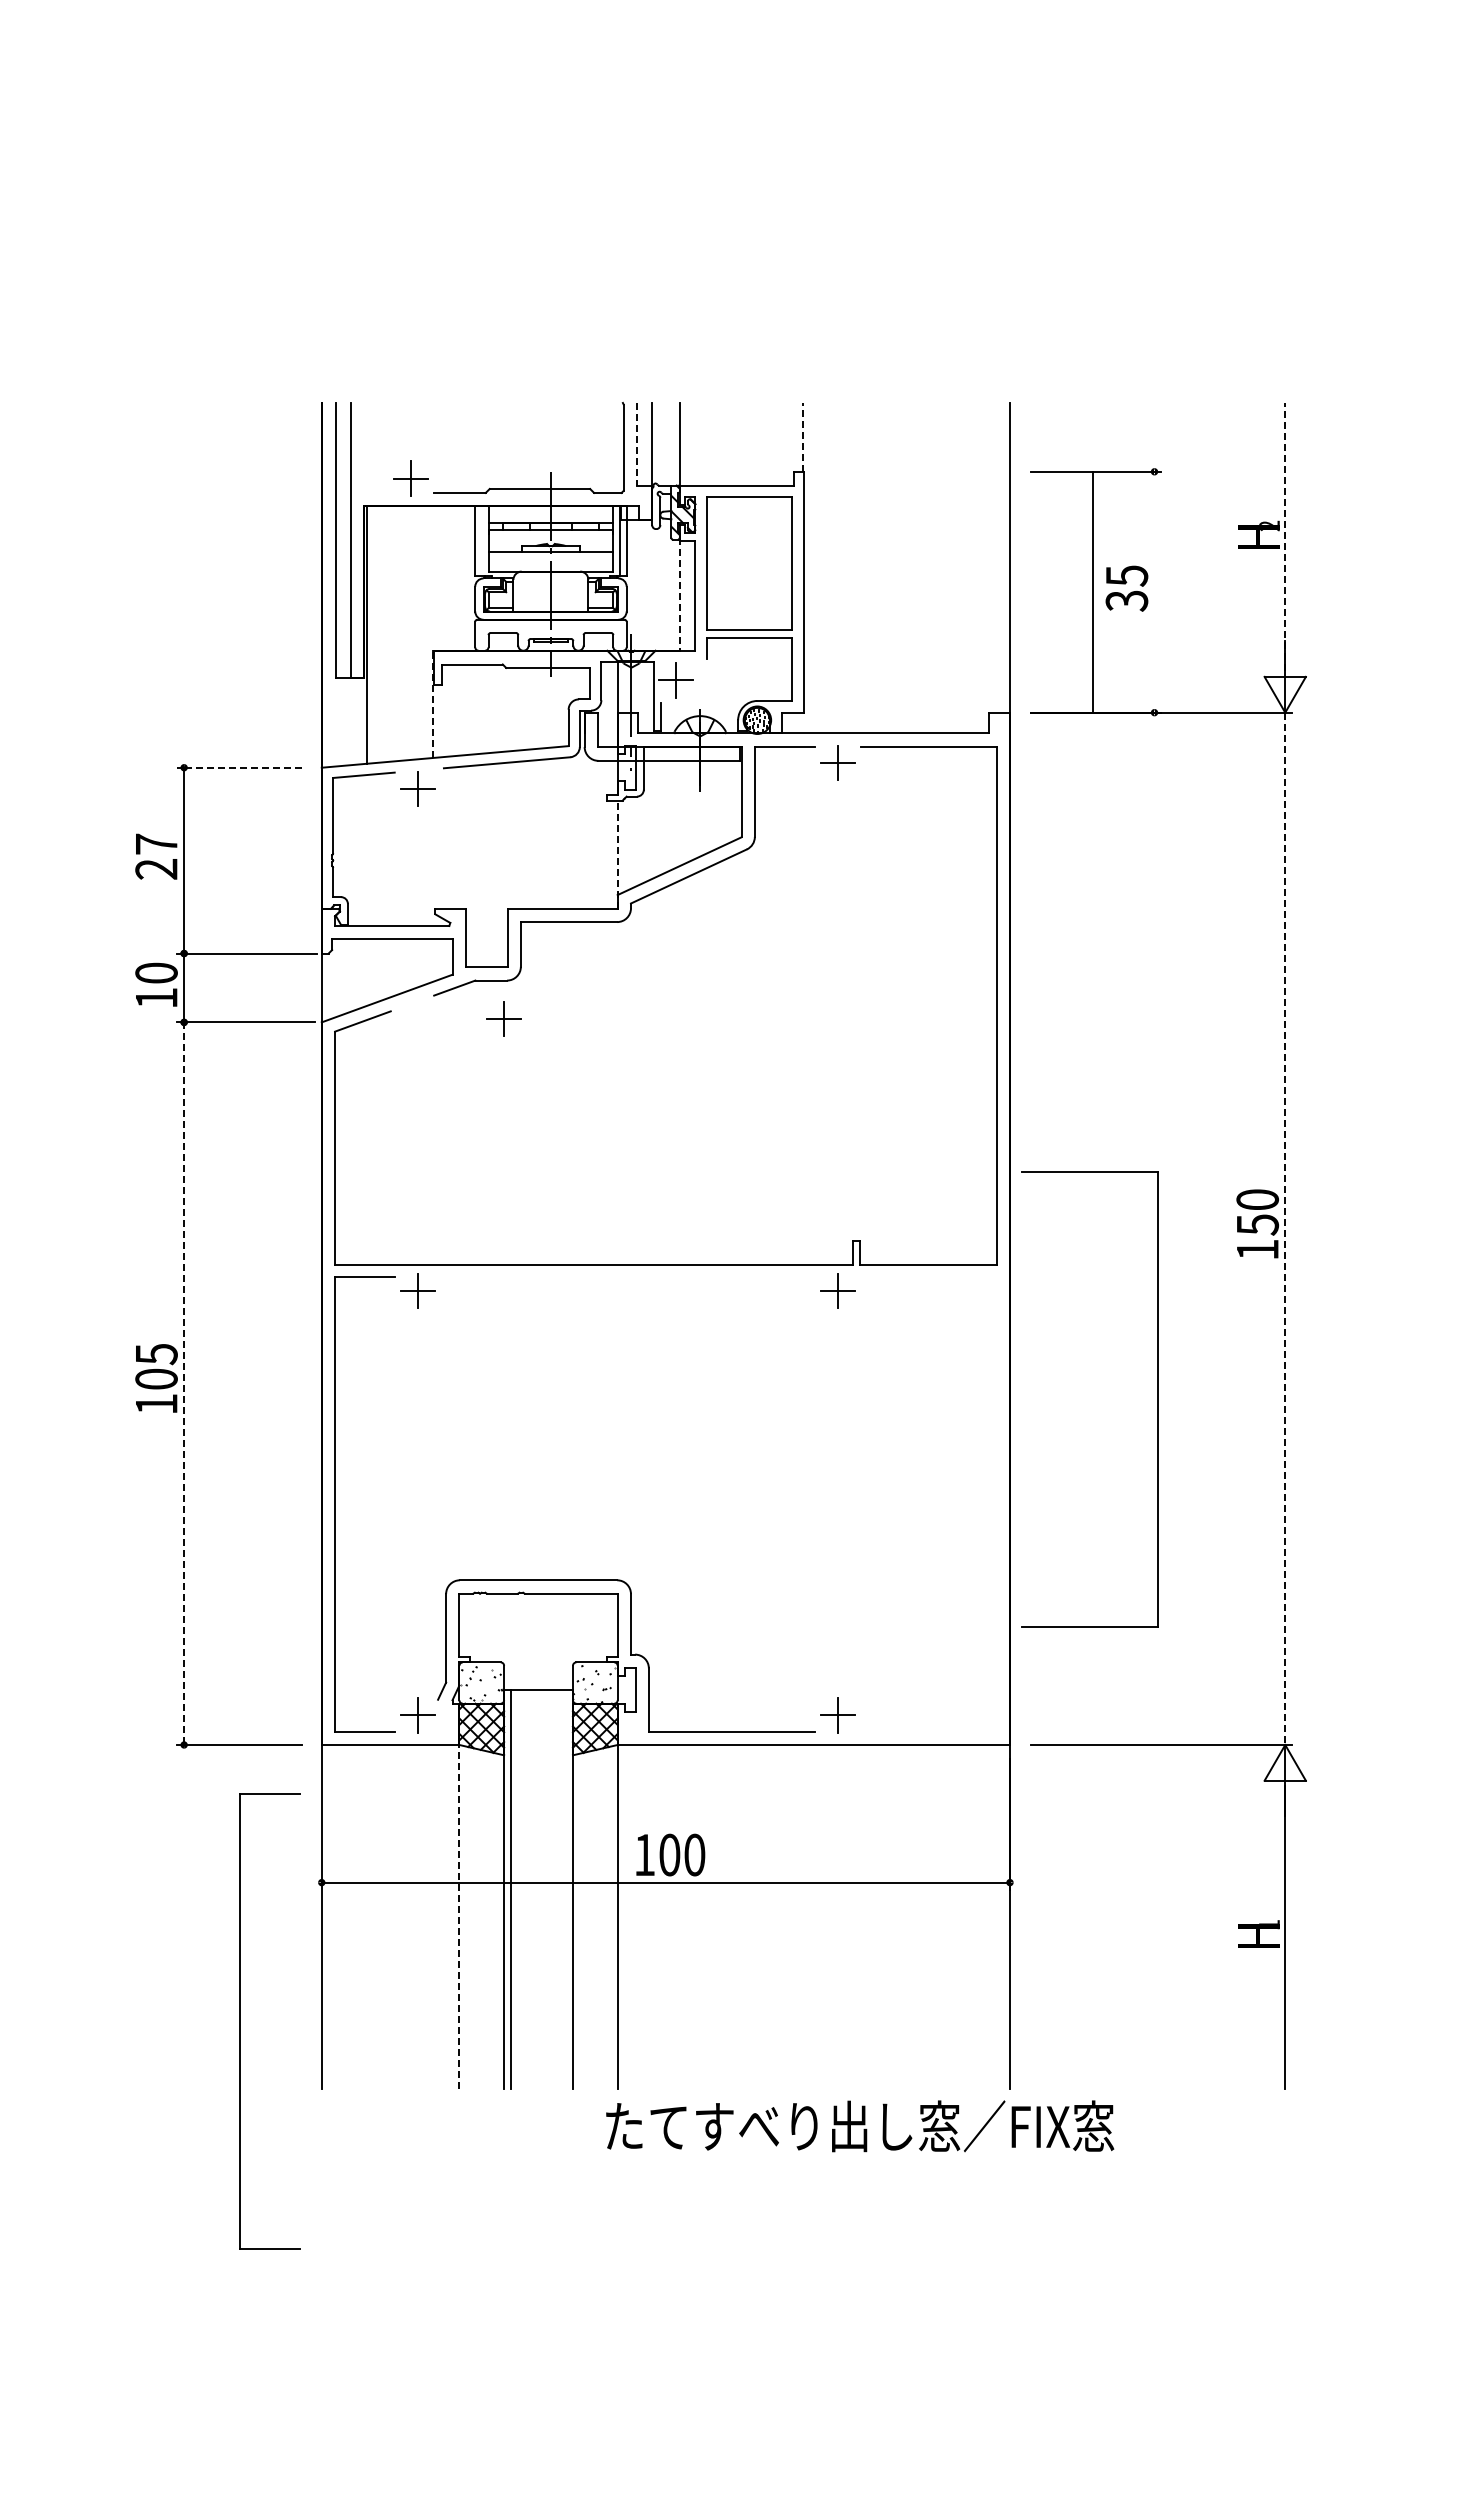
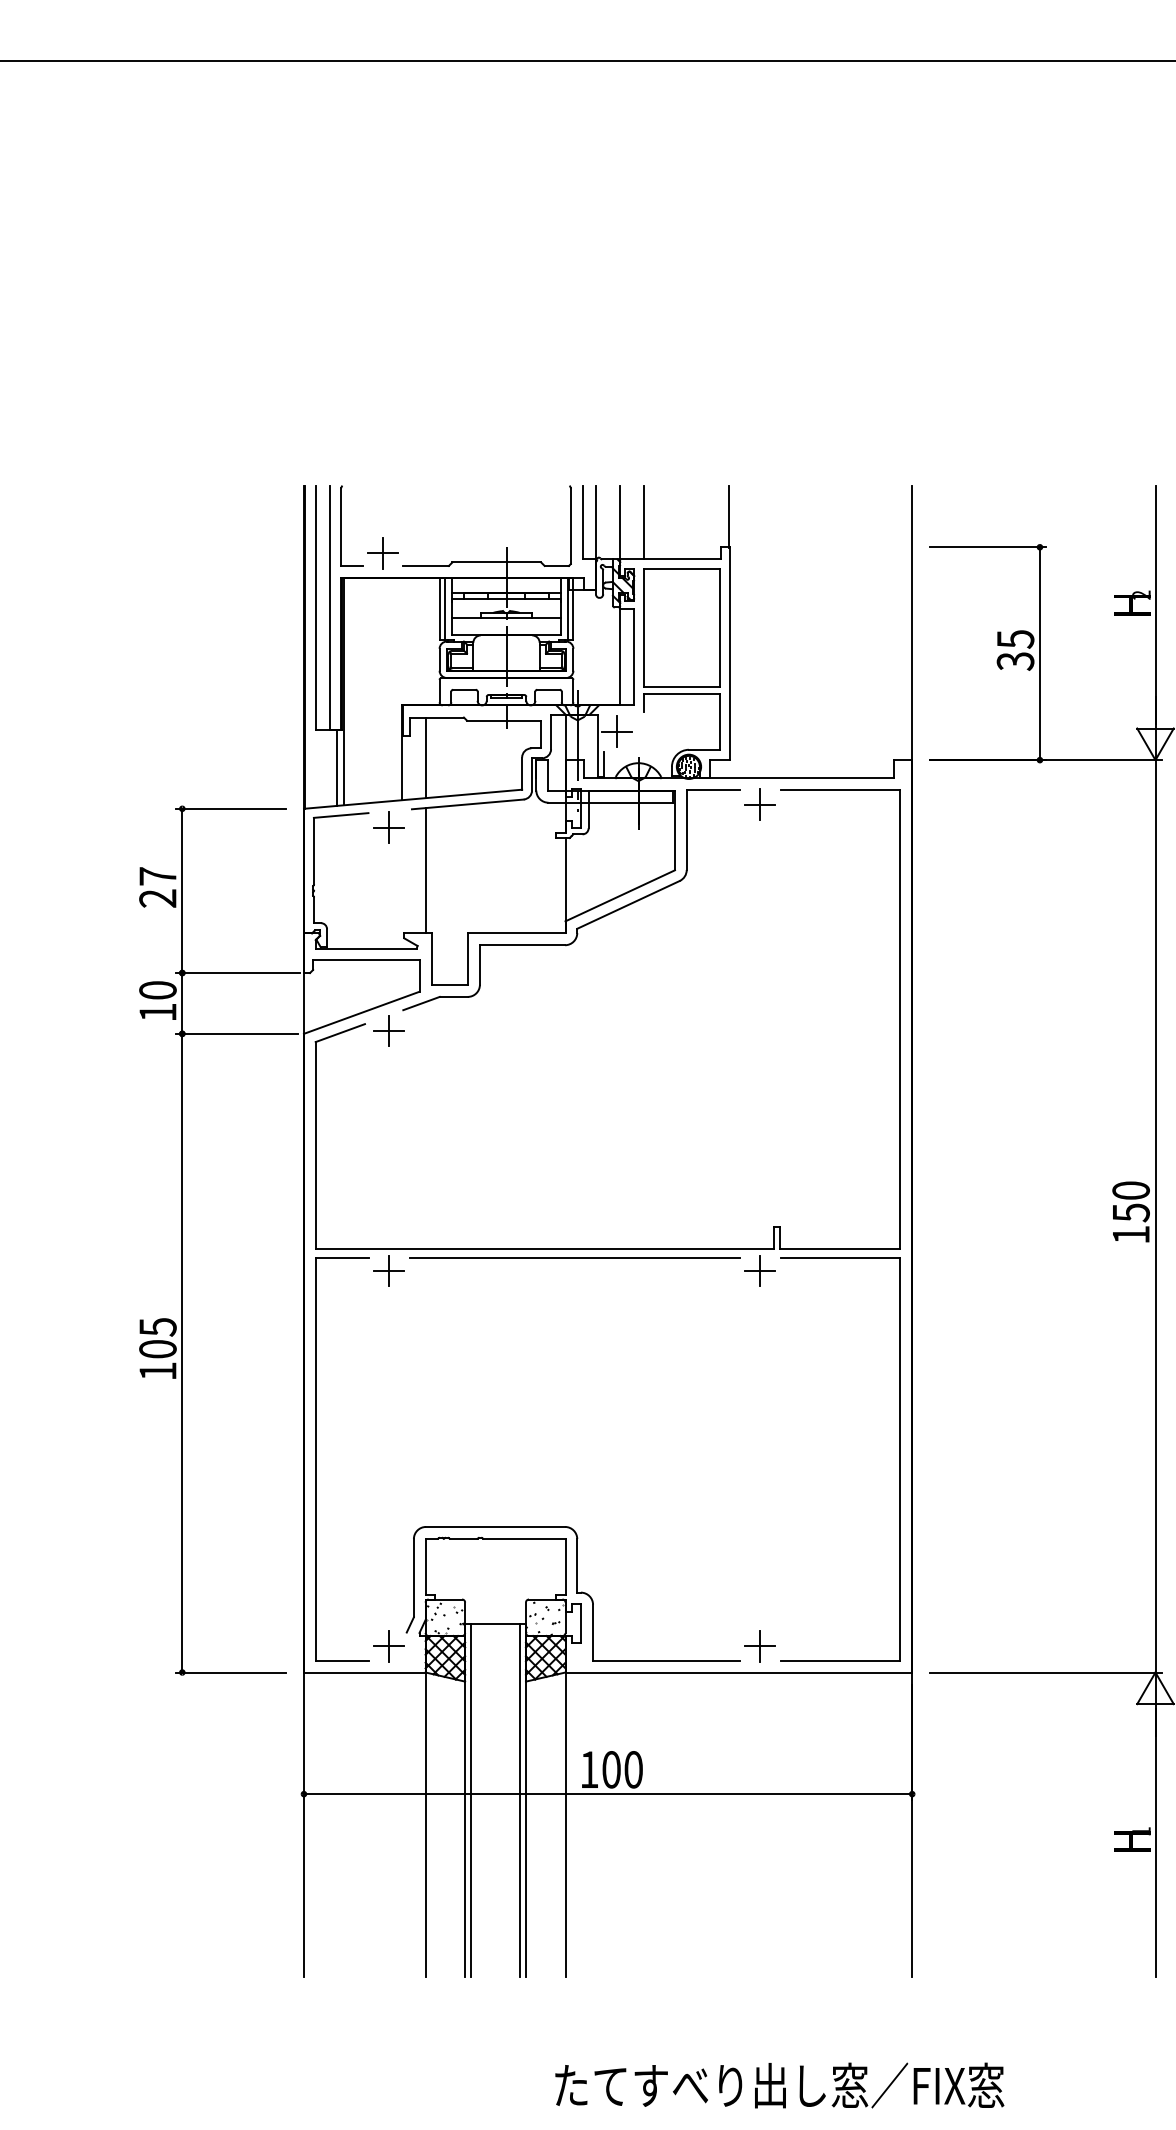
line: (802, 437) -> (728, 516), dashed -> solid
line: (706, 443) -> (643, 522), added
line: (636, 444) -> (582, 523), dashed -> solid
part: (364, 447) -> (341, 525), added
line: (1285, 536) -> (1155, 604), dashed -> solid
line: (481, 541) -> (445, 608), added
line: (1092, 591) -> (1039, 653), moved
line: (679, 594) -> (620, 655), dashed -> solid
line: (432, 704) -> (401, 752), dashed -> solid
line: (459, 709) -> (425, 757), added
line: (359, 721) -> (337, 767), added
line: (239, 767) -> (231, 808), dashed -> solid
line: (459, 837) -> (425, 870), added
line: (617, 854) -> (565, 885), dashed -> solid
part: (503, 1018) -> (388, 1030), moved
line: (1285, 1229) -> (1155, 1216), dashed -> solid
line: (627, 1276) -> (574, 1258), added
line: (184, 1384) -> (182, 1353), dashed -> solid
part: (1157, 1399) -> (900, 1459), moved
line: (566, 1889) -> (520, 1800), added
line: (459, 1916) -> (425, 1824), dashed -> solid
part: (240, 2021) -> (232, 1916), removed
text: (860, 2126) -> (780, 2085), moved

